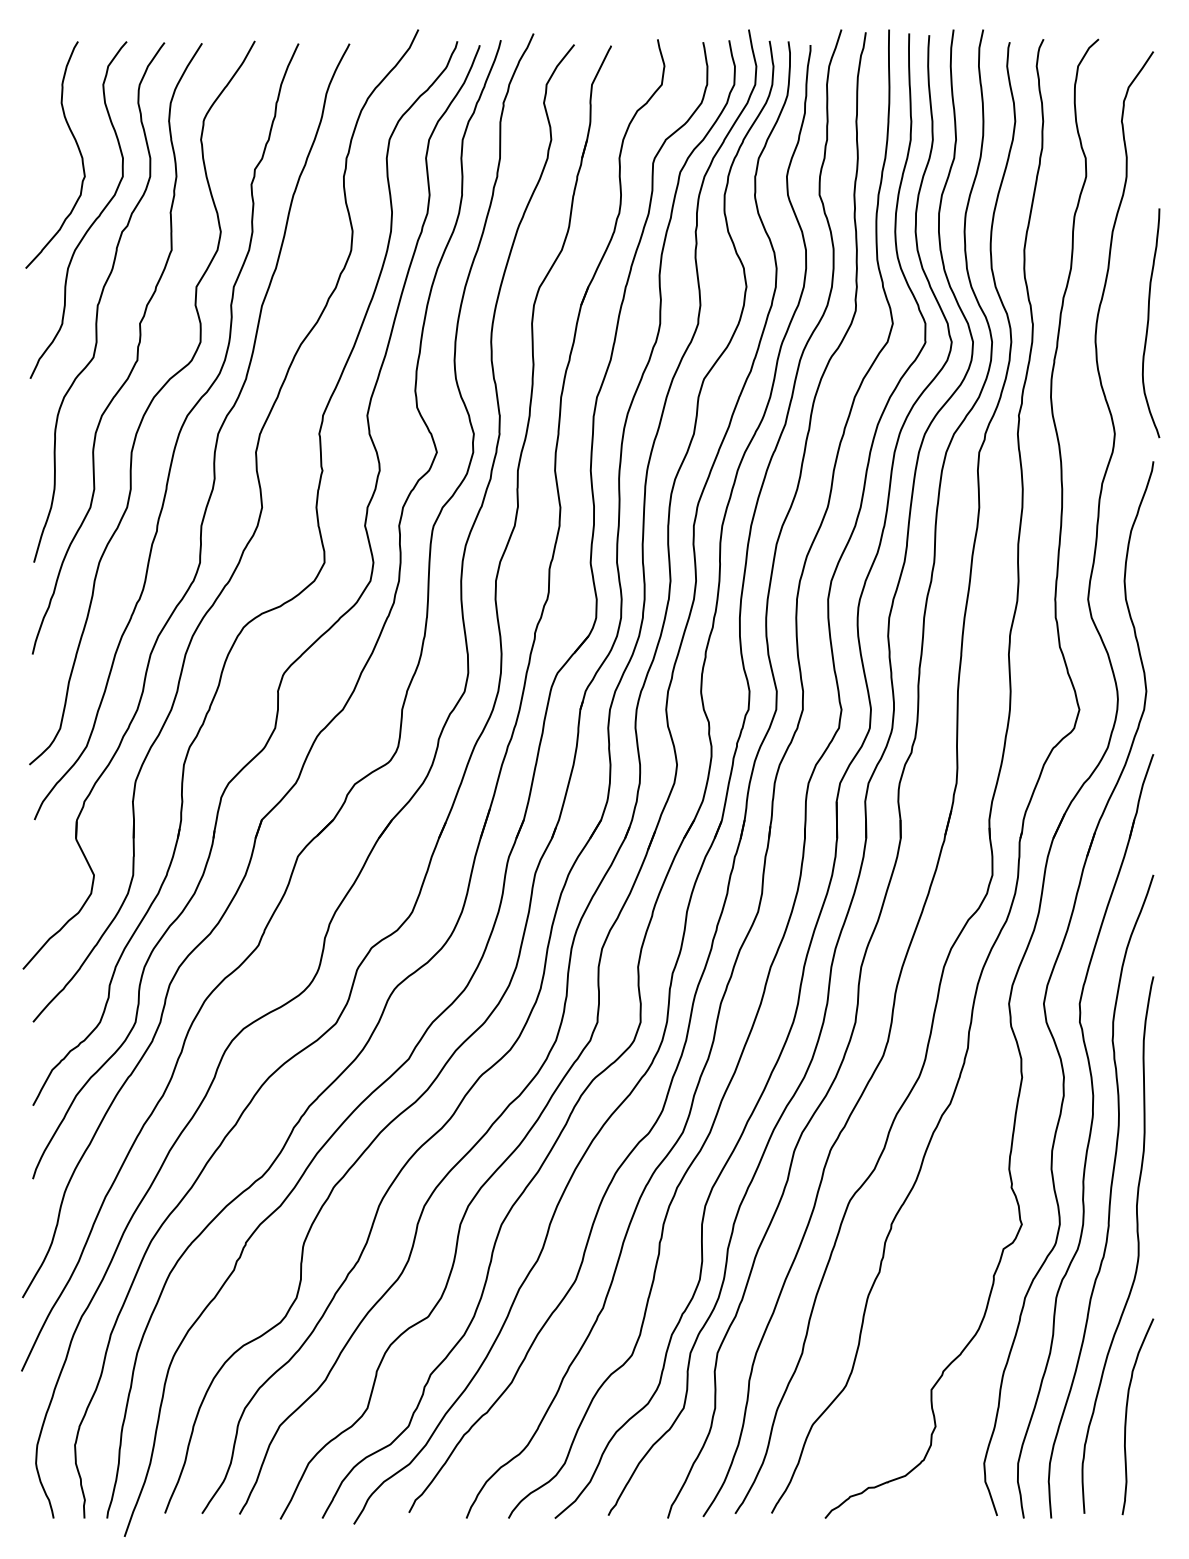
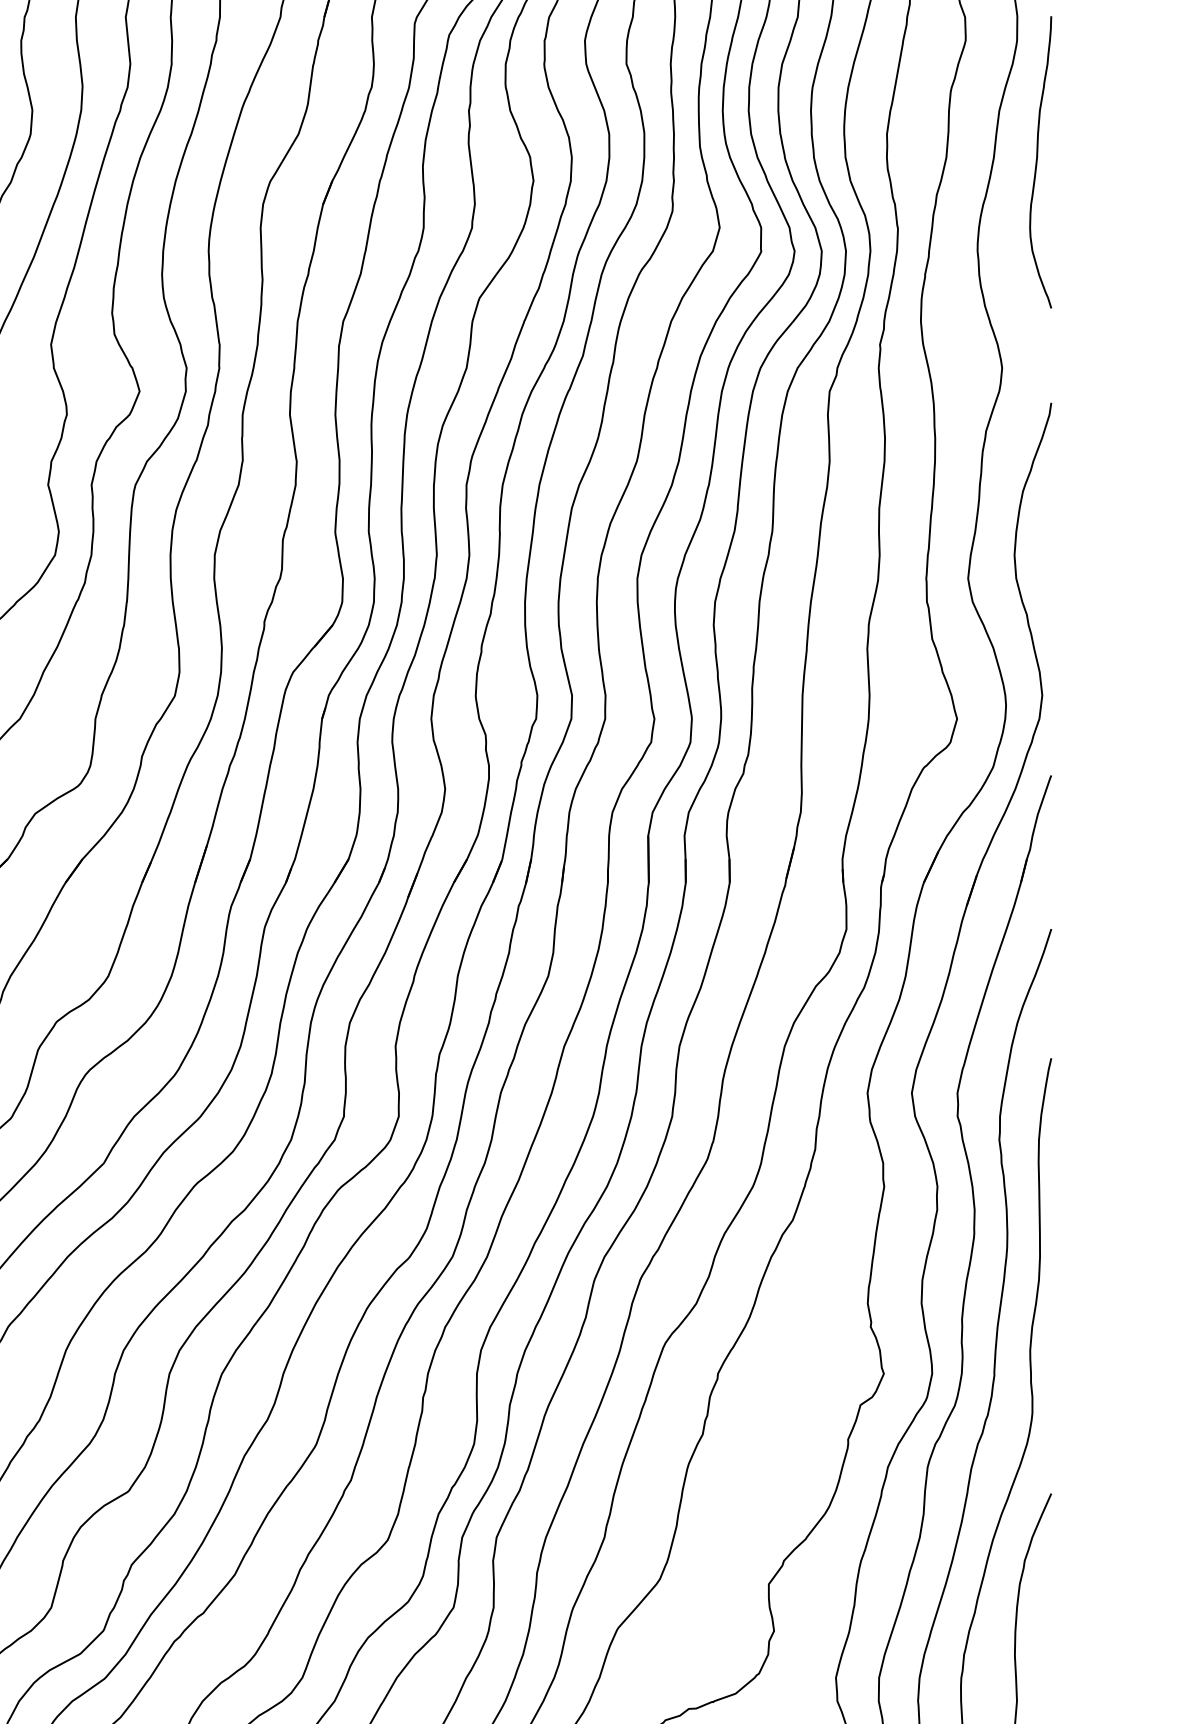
curve: (1148, 323) -> (1037, 162), moved

